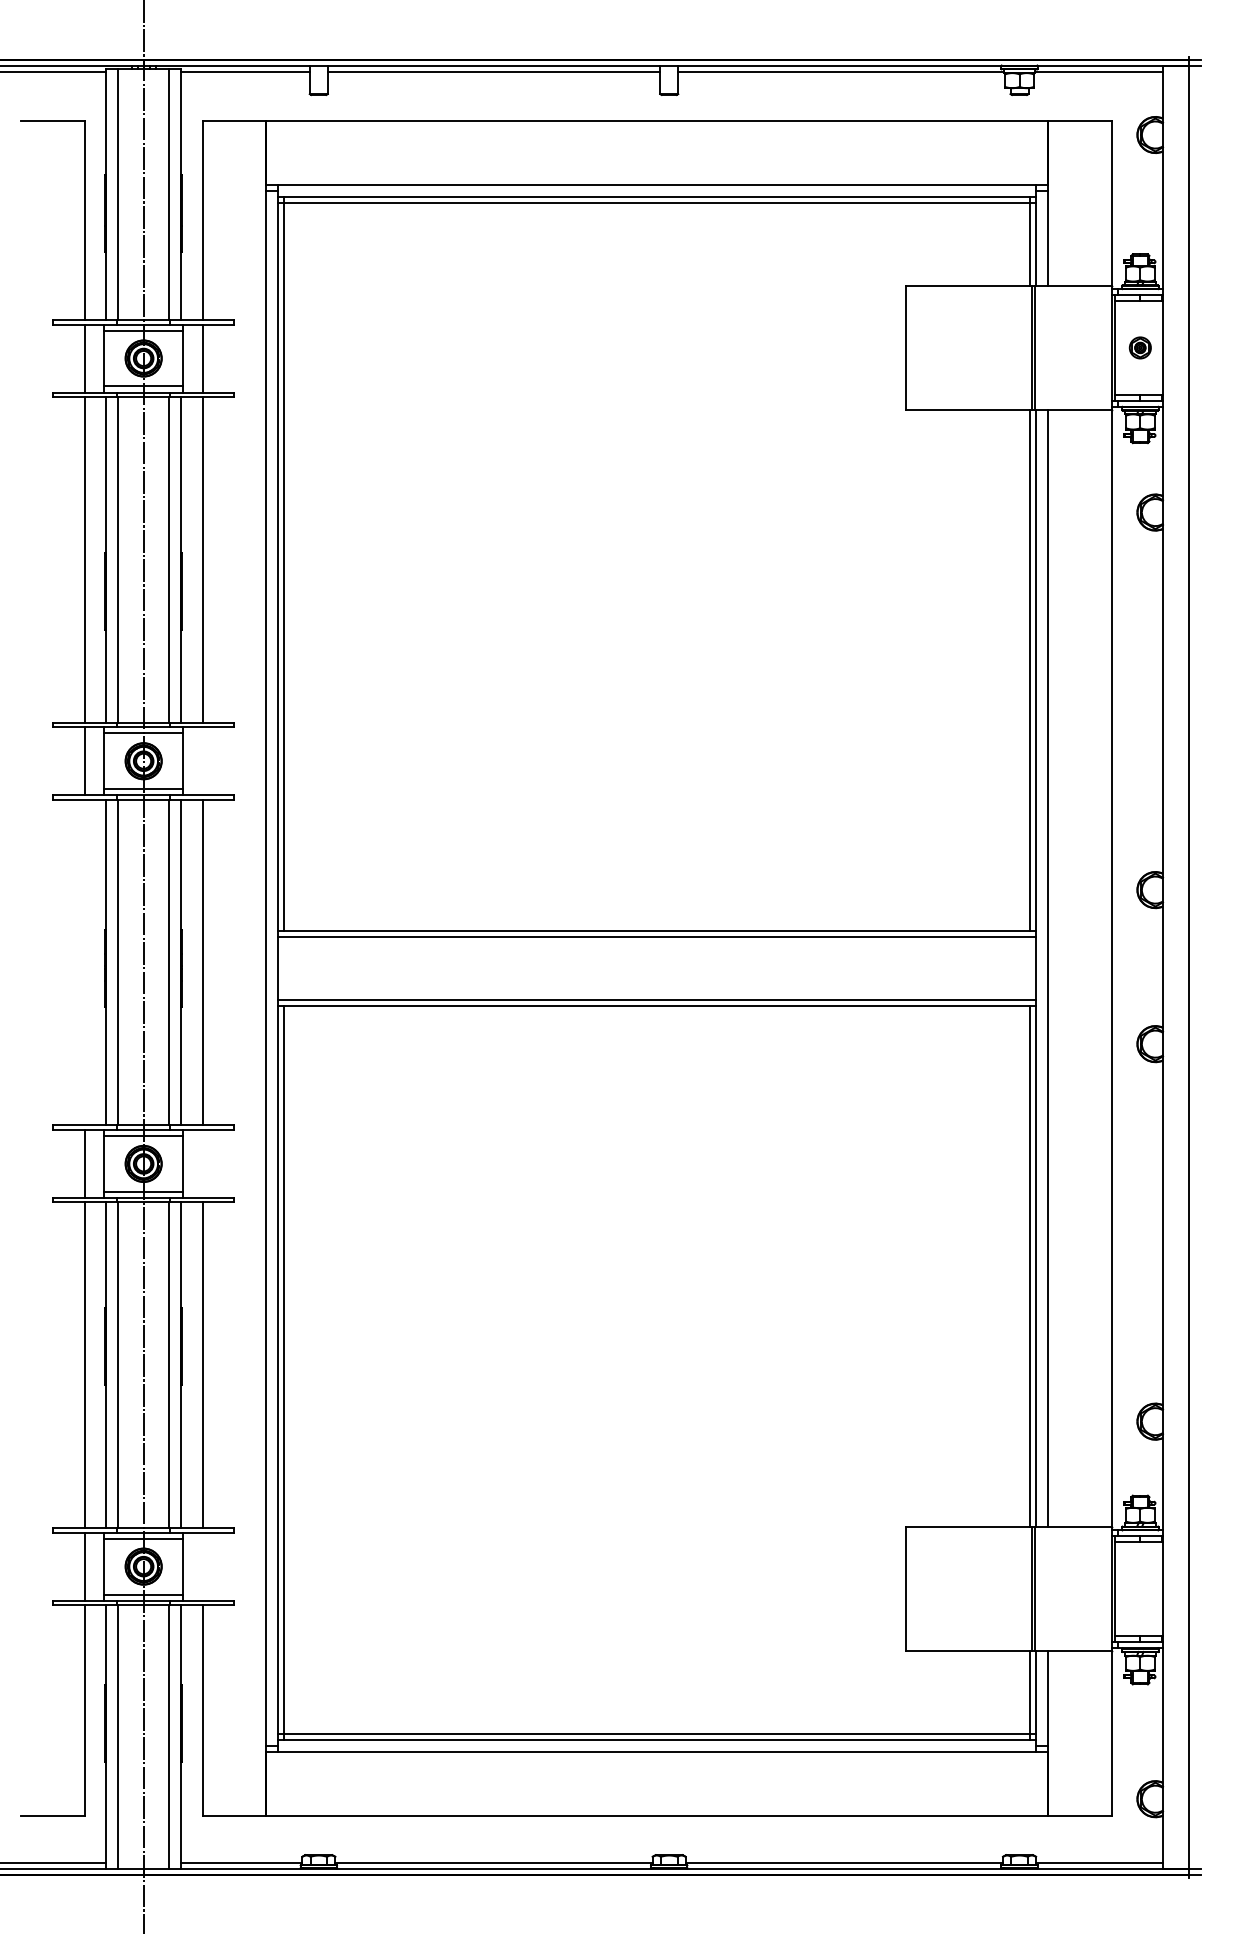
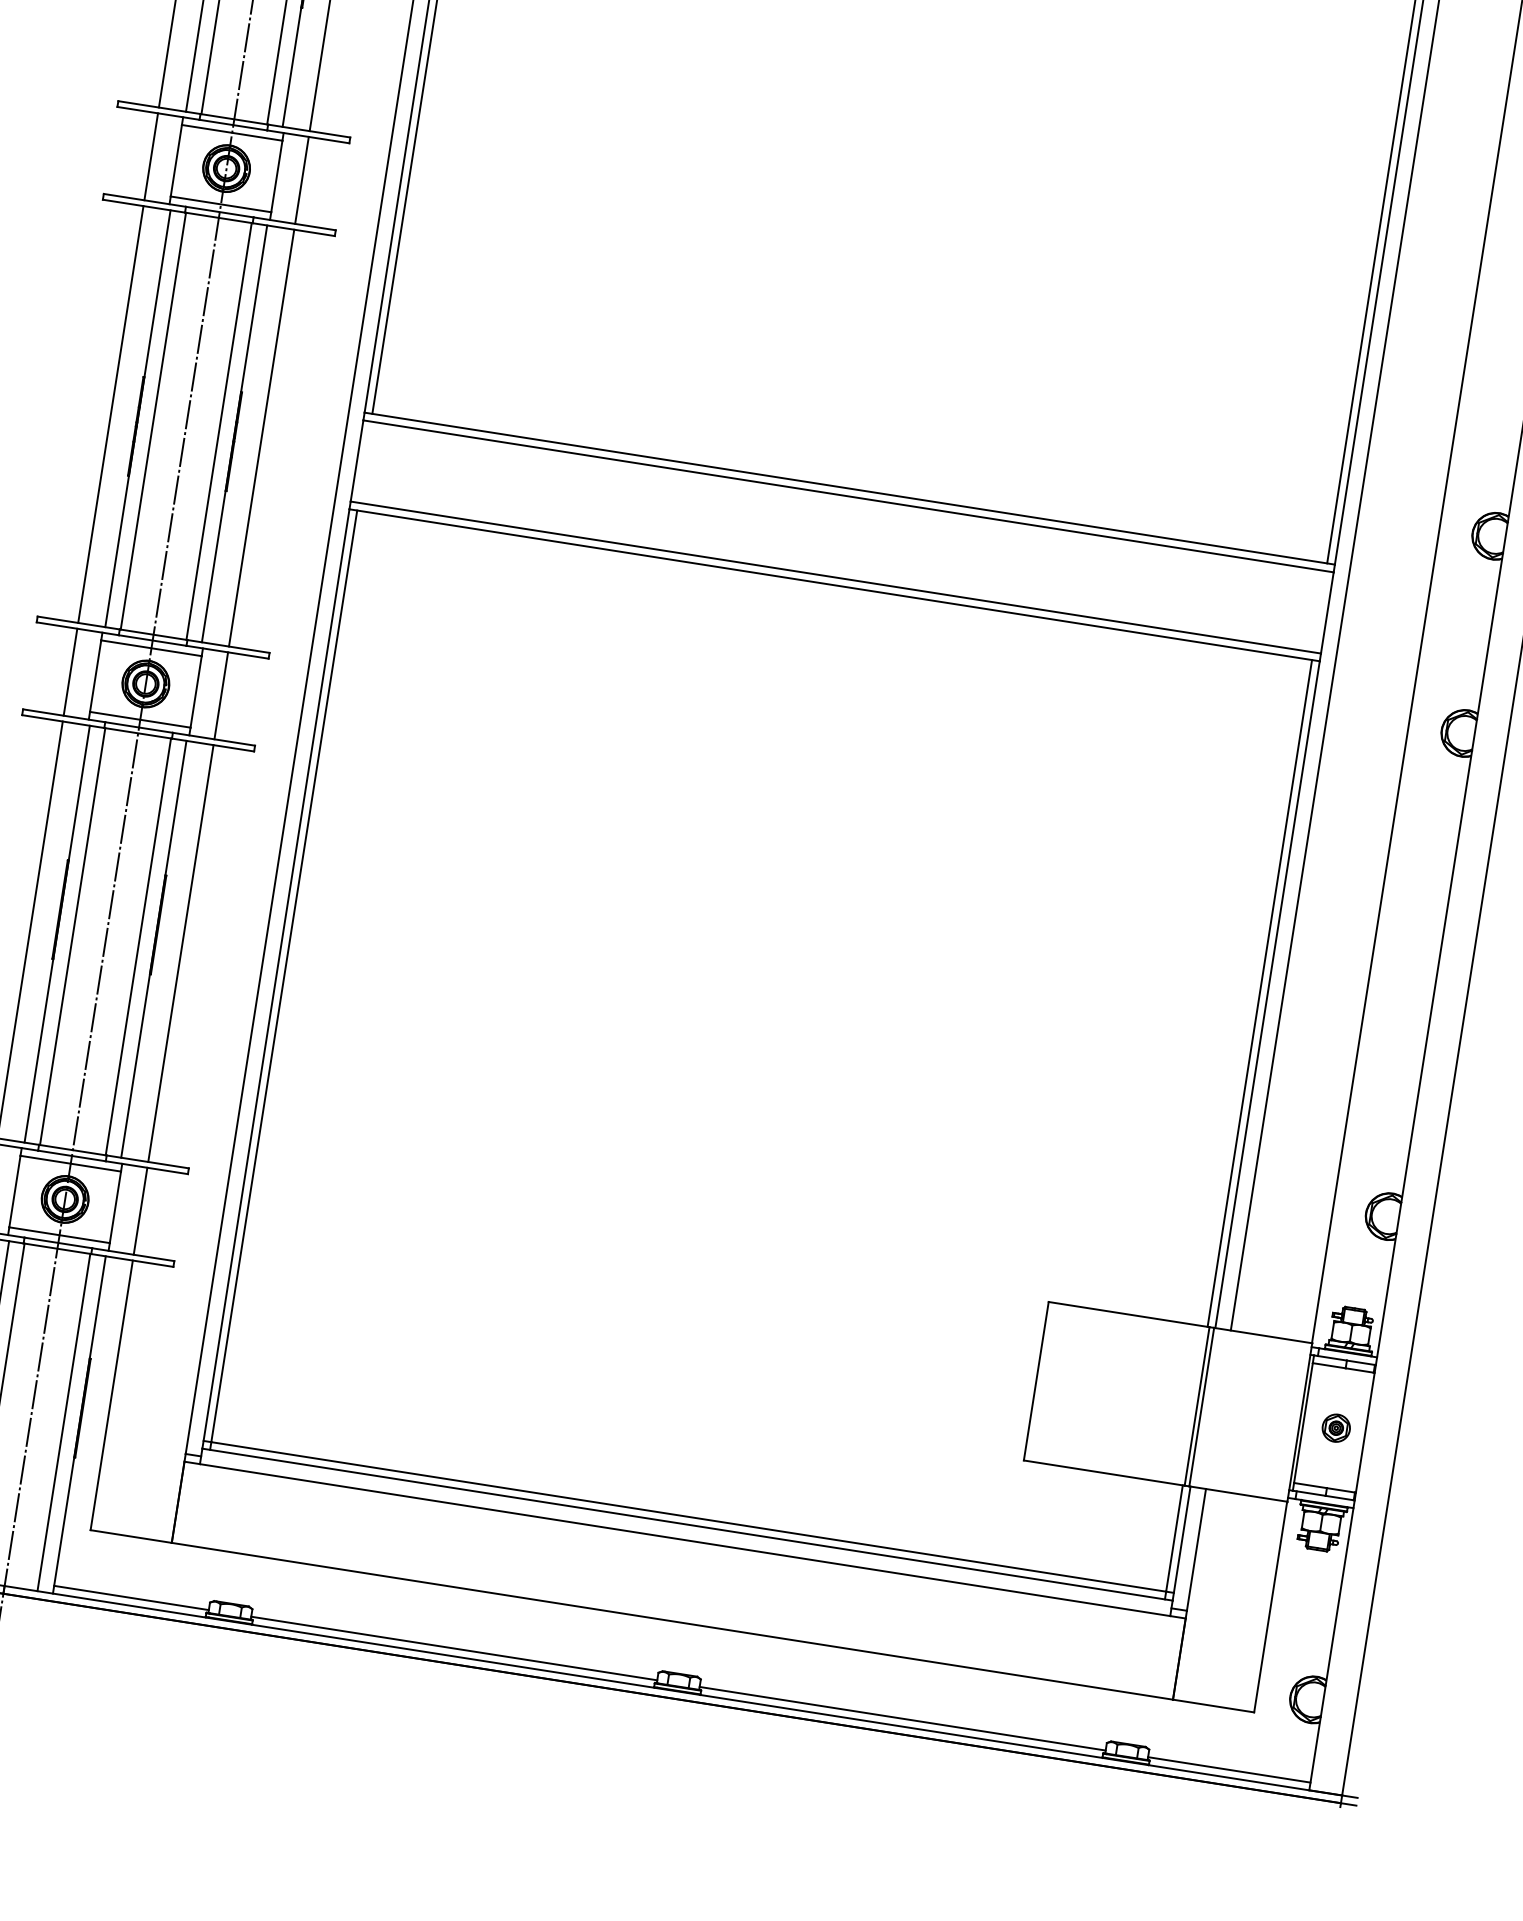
line: (202, 761) -> (301, 180), added
line: (84, 962) -> (110, 414), added
line: (202, 1163) -> (221, 695), added
line: (202, 1566) -> (140, 1211), added
part: (1139, 1588) -> (1335, 1427), added

